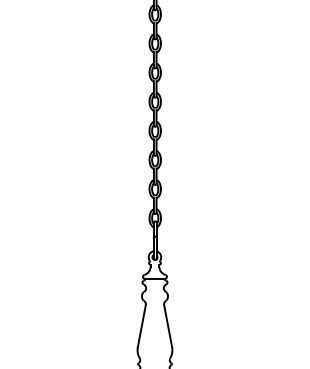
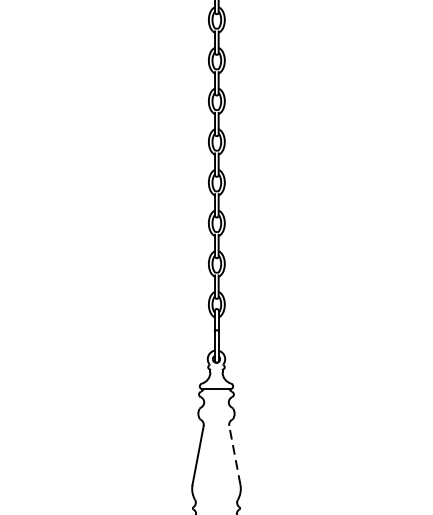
line: (168, 325) -> (235, 454), solid -> dashed

